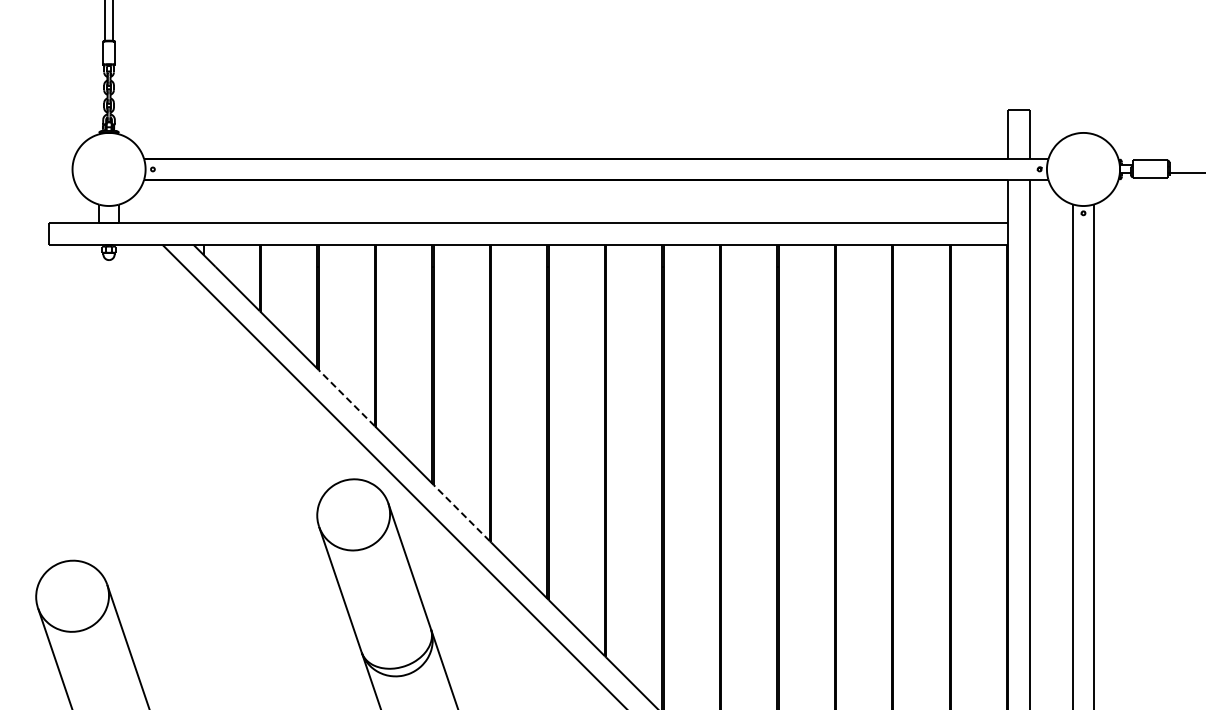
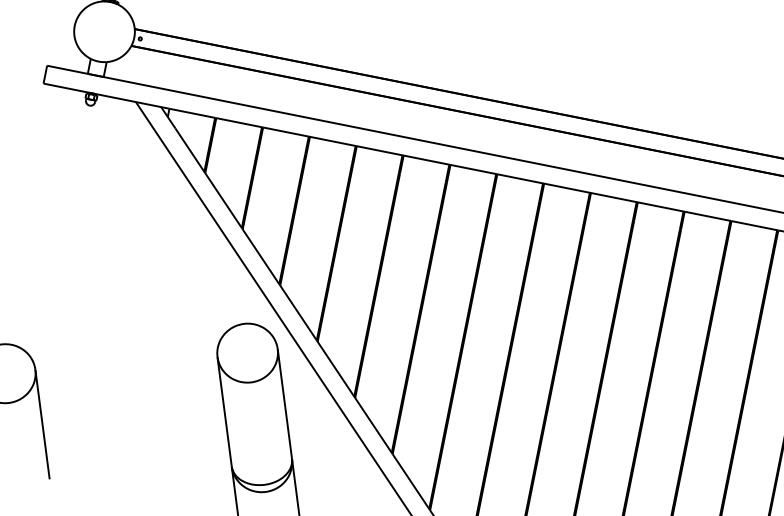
line: (346, 398) -> (260, 257), dashed -> solid
line: (461, 513) -> (335, 369), dashed -> solid

